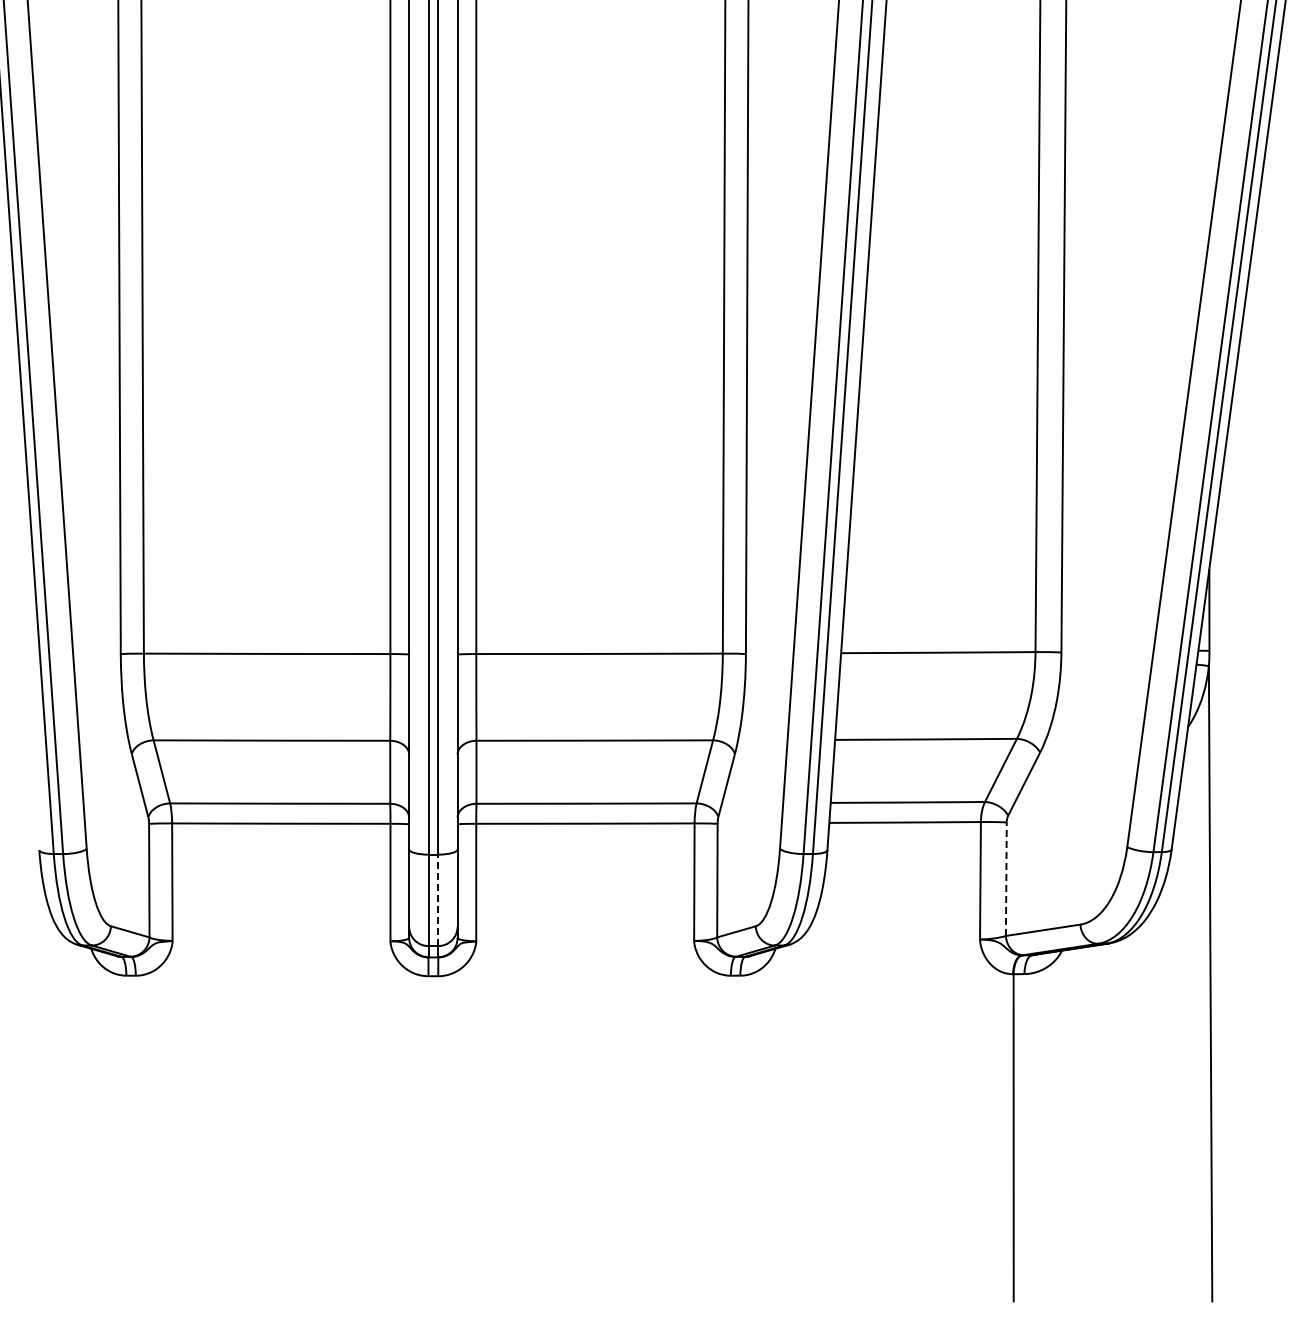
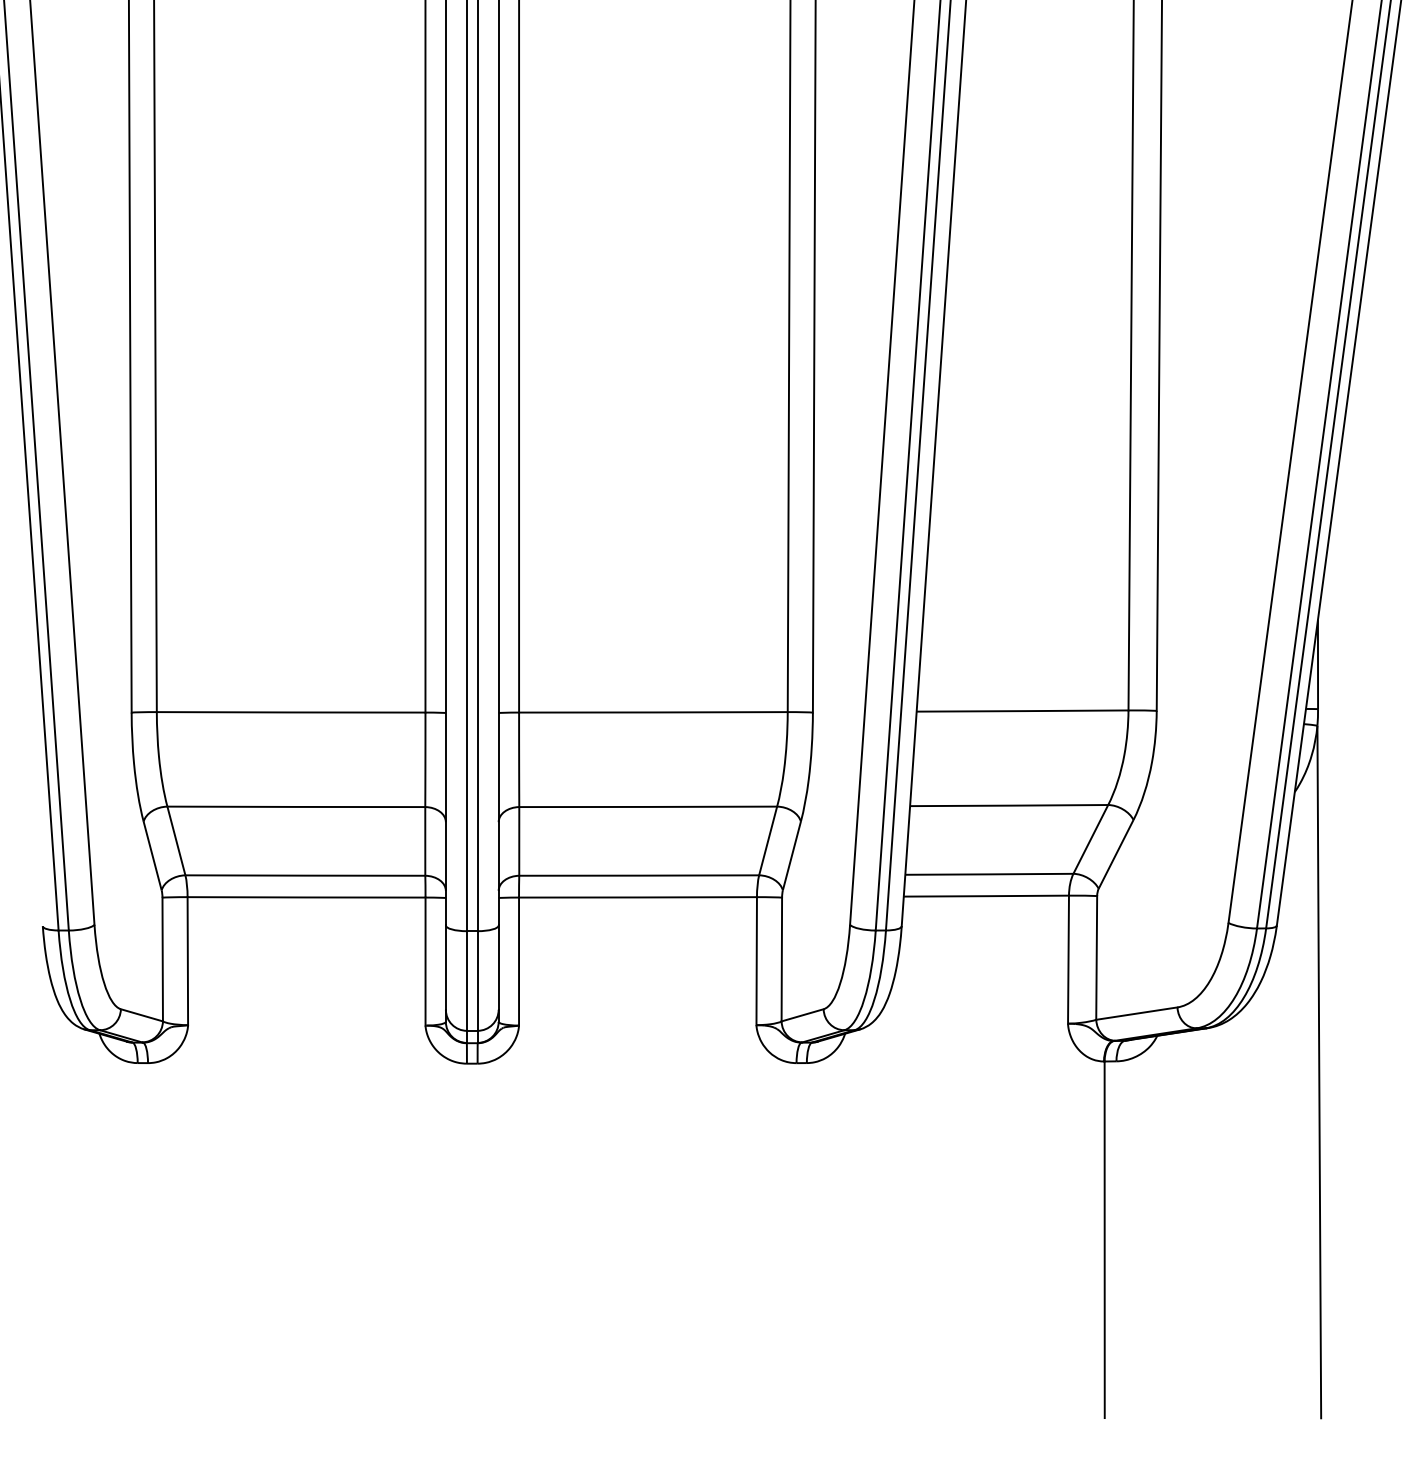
line: (1006, 879) -> (1096, 958), dashed -> solid
line: (438, 900) -> (477, 981), dashed -> solid

